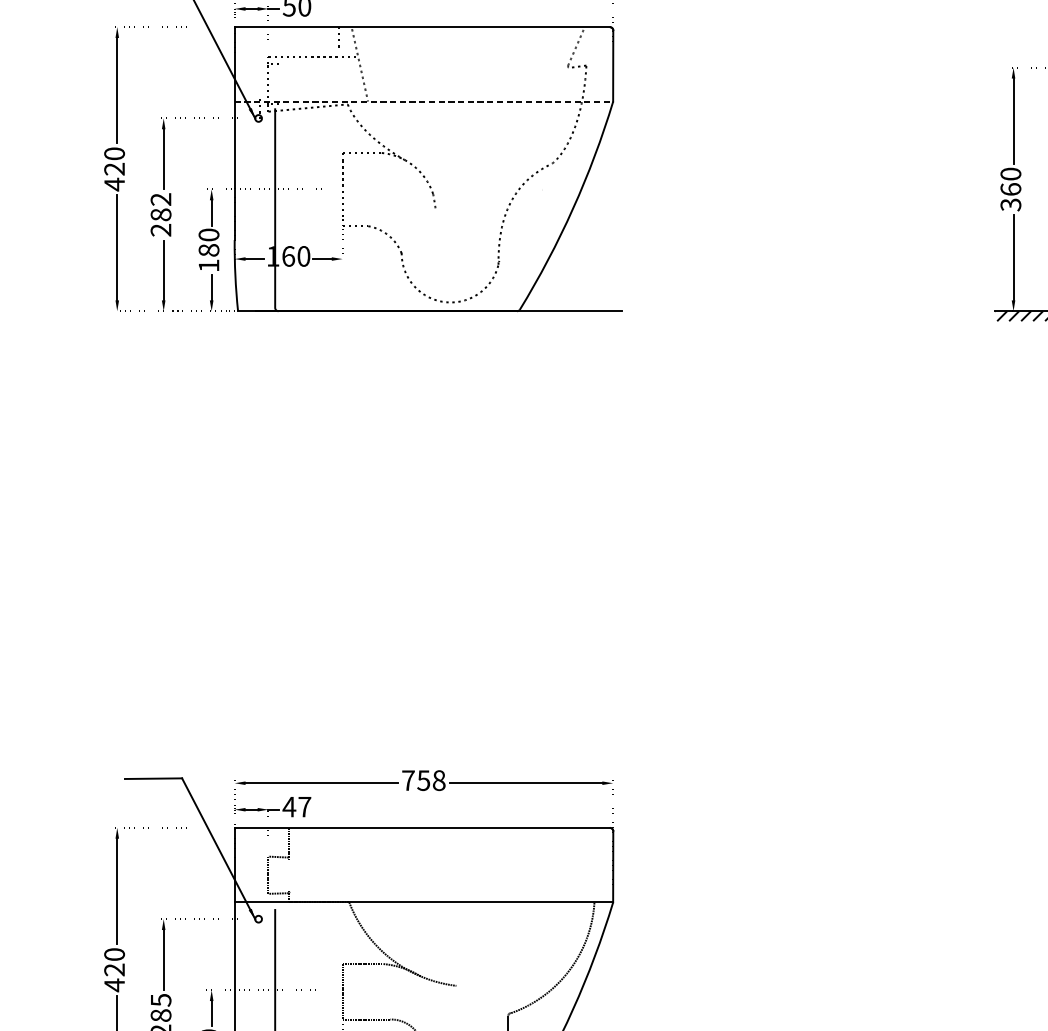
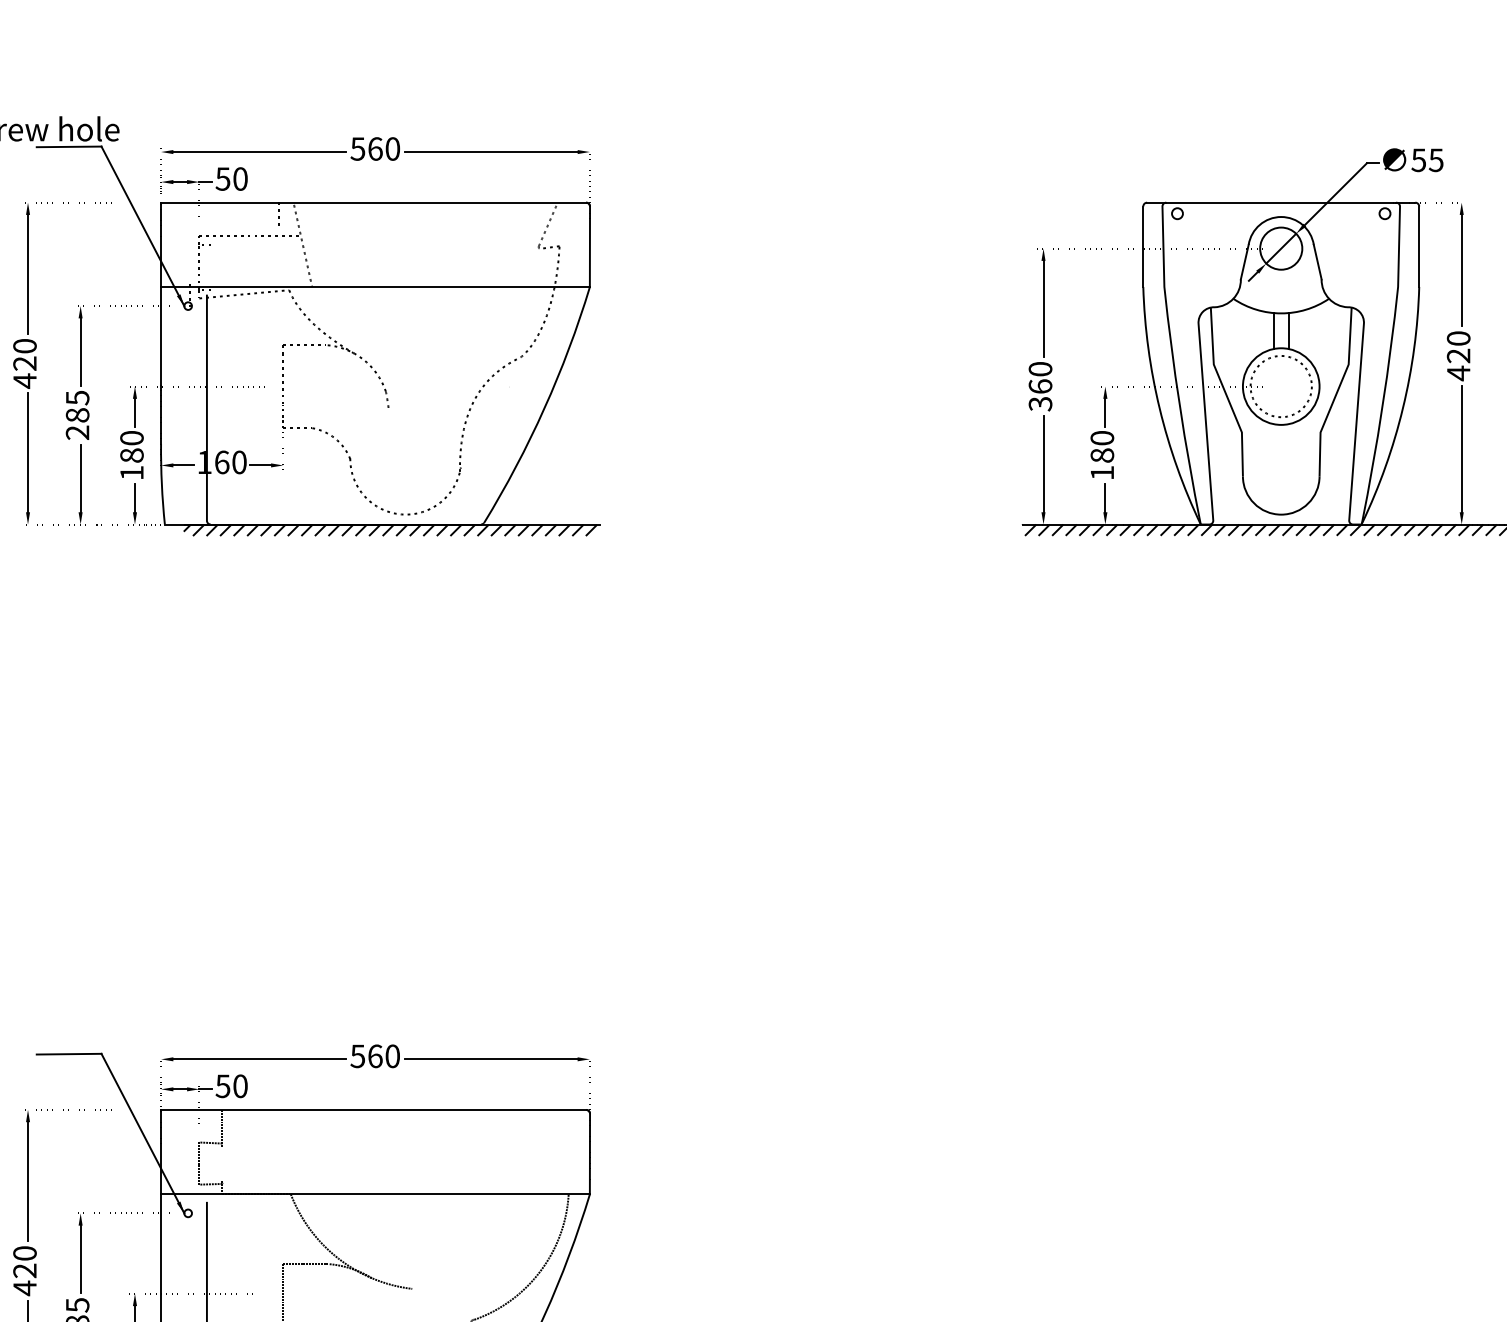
line: (424, 101) -> (376, 286), dashed -> solid
text: (160, 199) -> (77, 397), 282 -> 285
hatch: (437, 316) -> (390, 530), added
text: (423, 780) -> (375, 1056), 758 -> 560
text: (296, 807) -> (231, 1086), 47 -> 50

